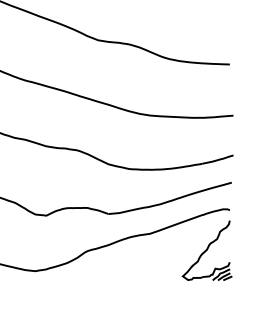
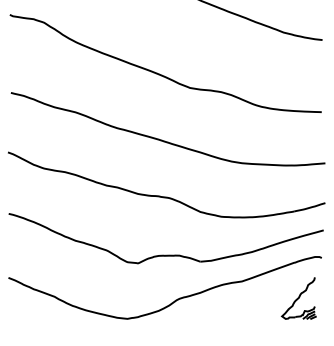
part: (206, 250) -> (298, 298), size x0.7

